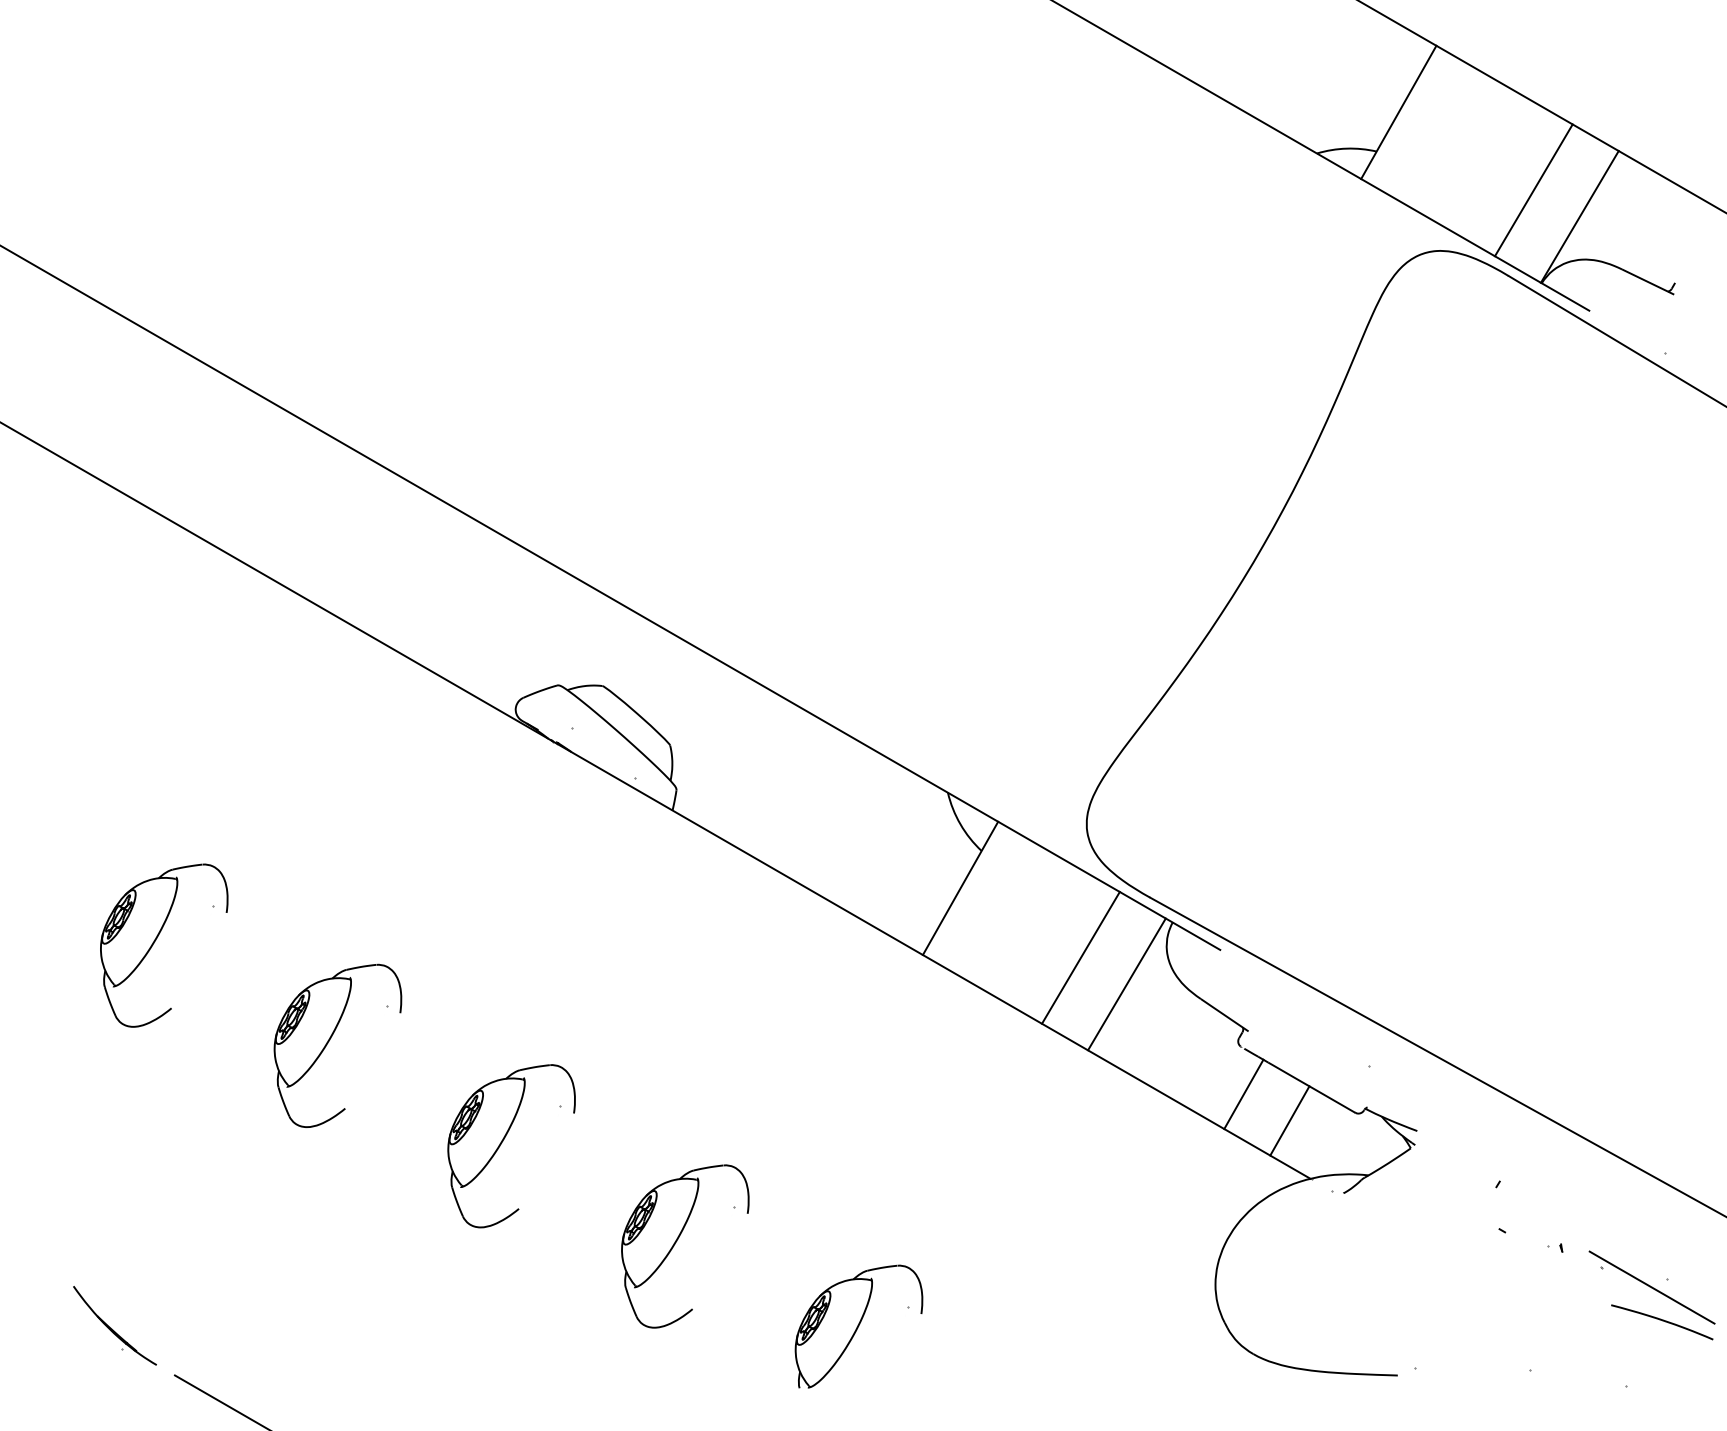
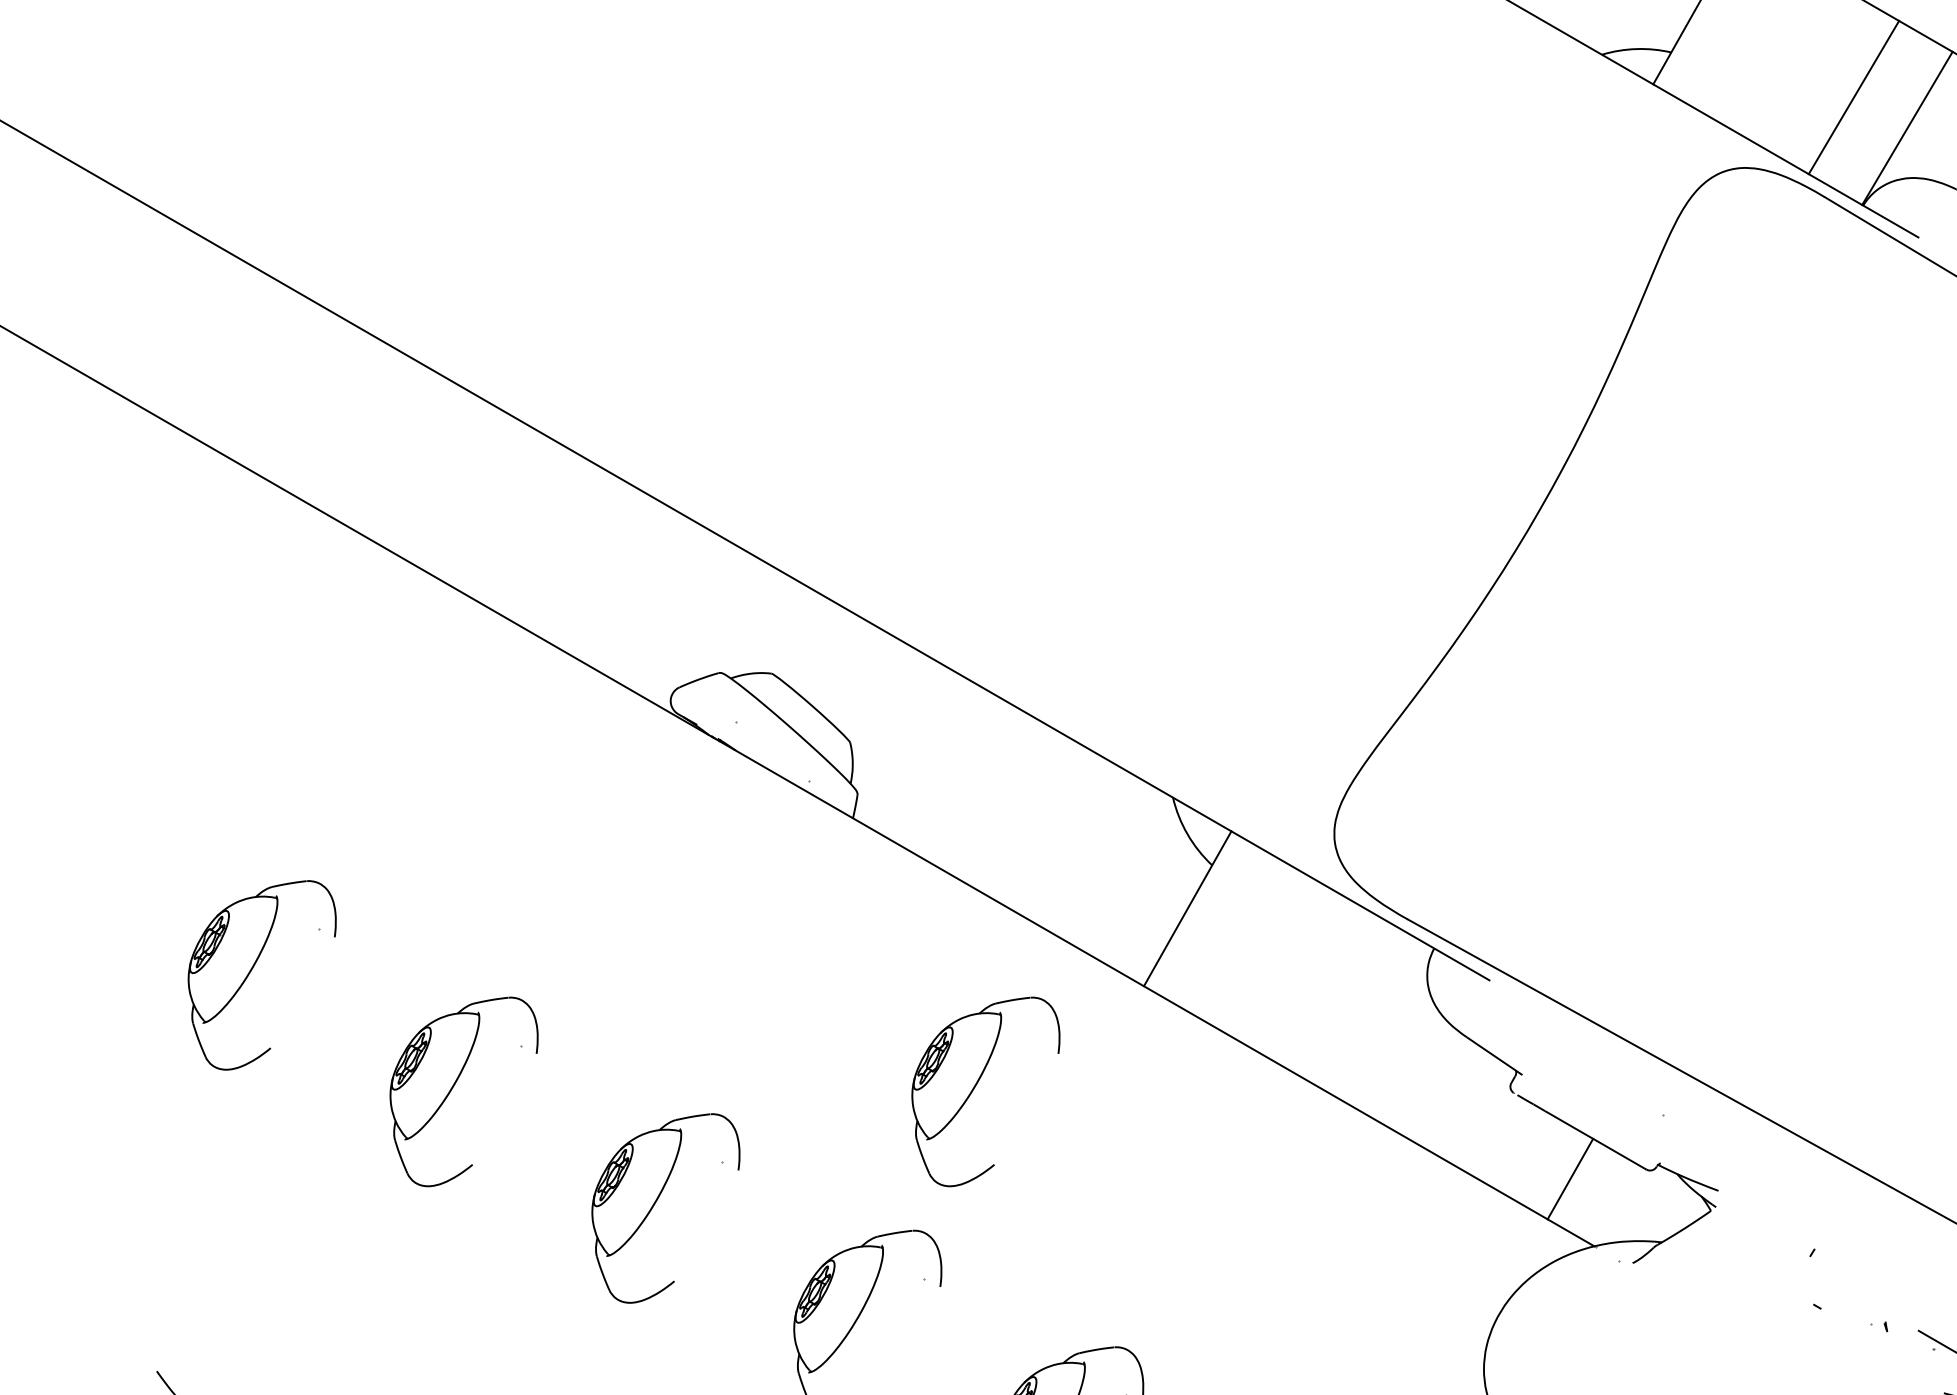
line: (1080, 957) -> (1327, 989), removed
line: (1126, 984) -> (1380, 1020), removed
part: (778, 1041) -> (976, 1086), added
line: (1243, 1094) -> (1516, 1148), removed

